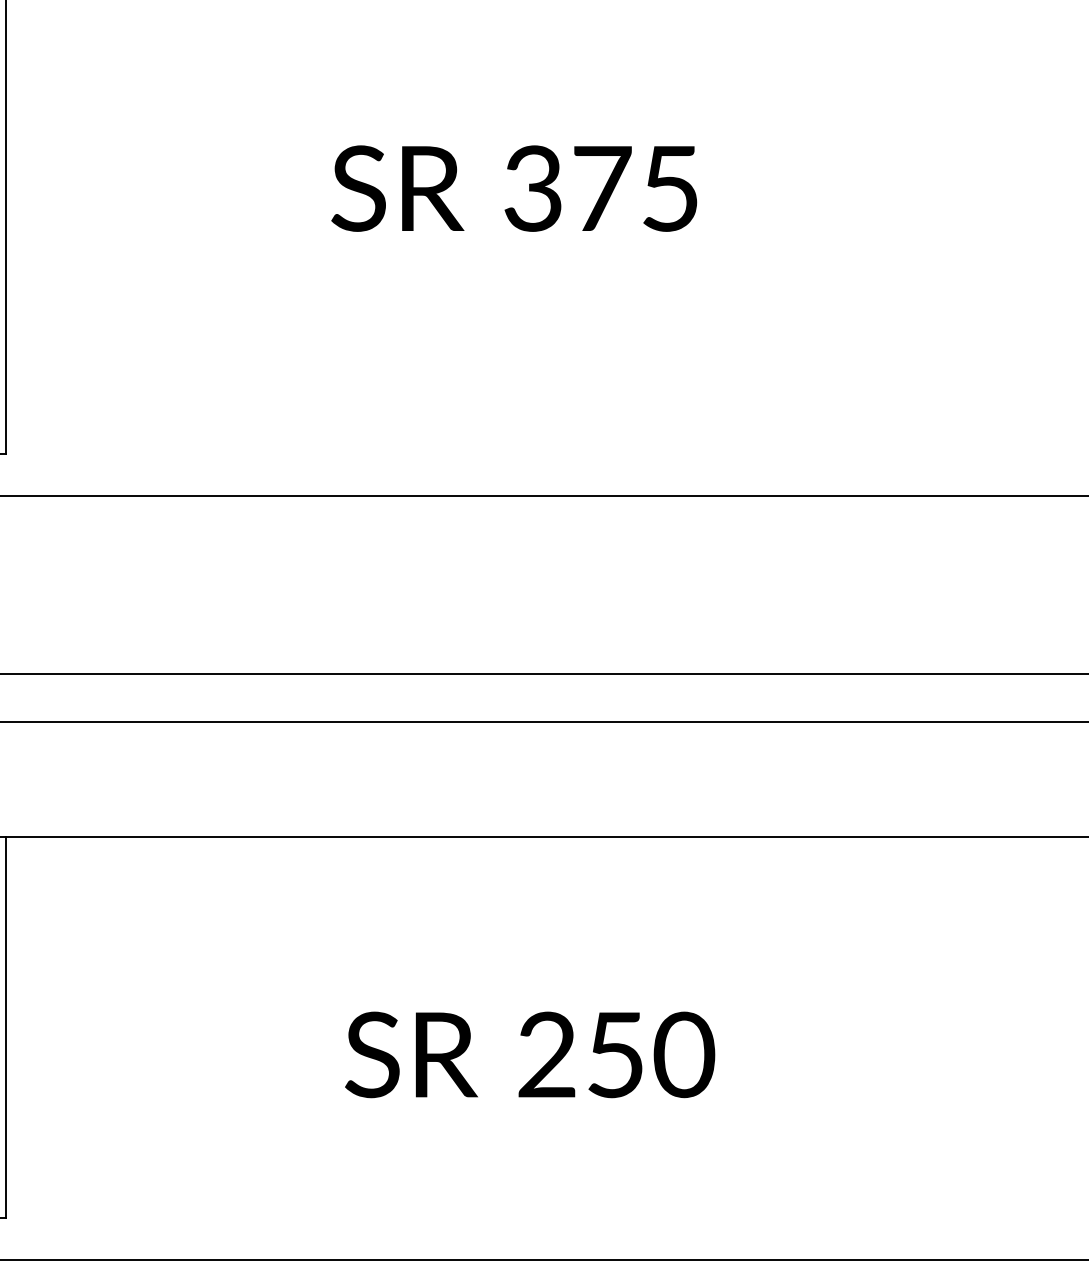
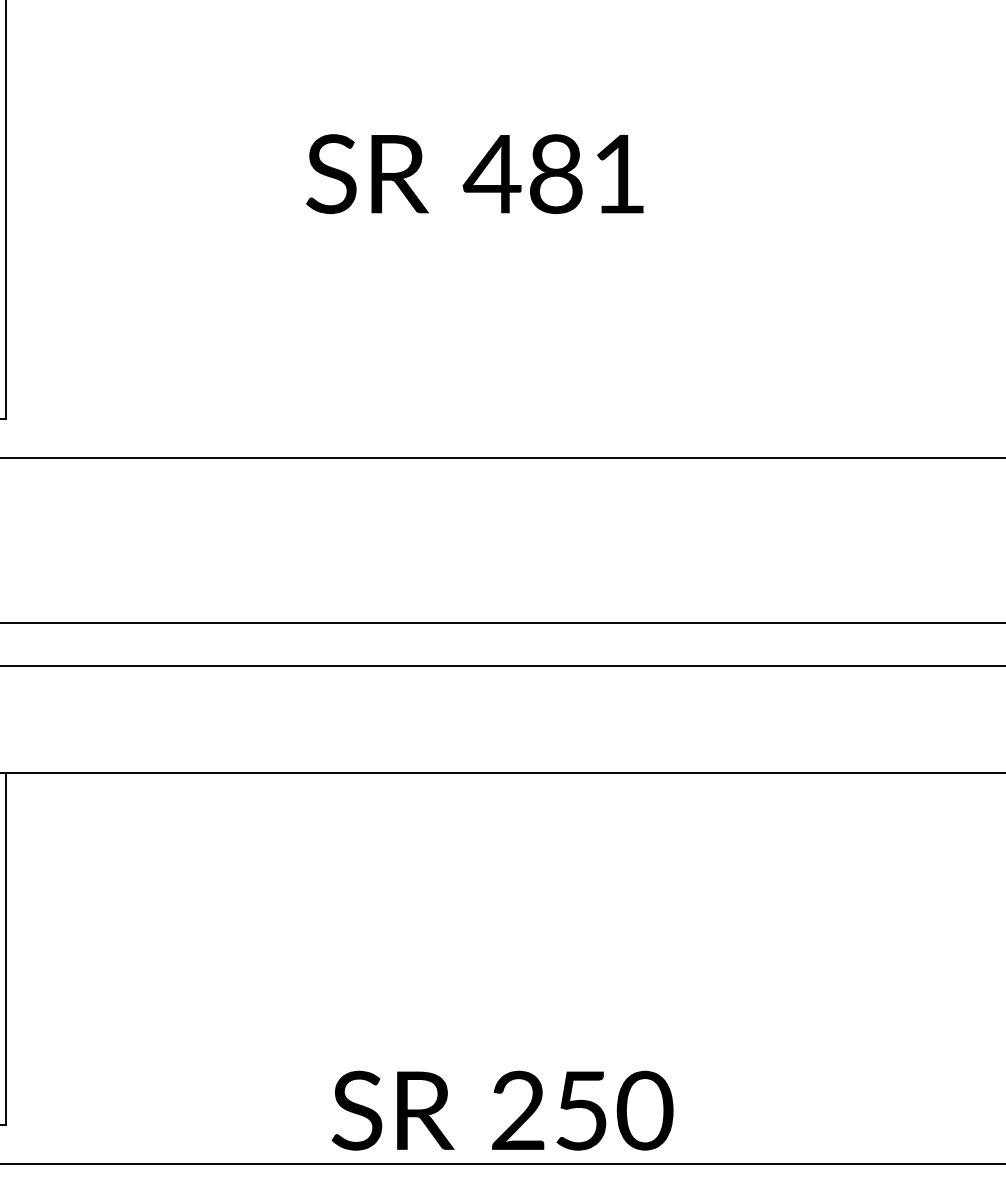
text: (598, 188) -> (552, 174), 375 -> 481
text: (530, 1054) -> (503, 1110), moved

